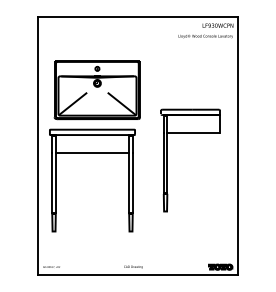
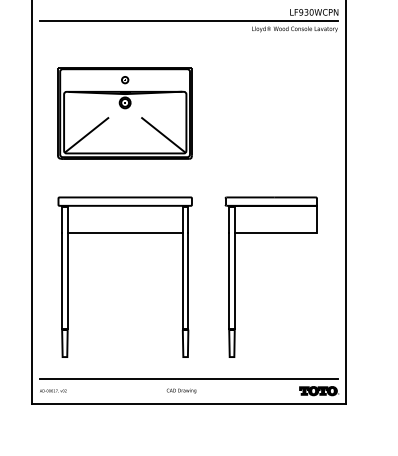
line: (138, 30) -> (189, 19), added
part: (92, 153) -> (125, 234), moved
part: (167, 160) -> (235, 277), moved
line: (138, 259) -> (189, 379), added

